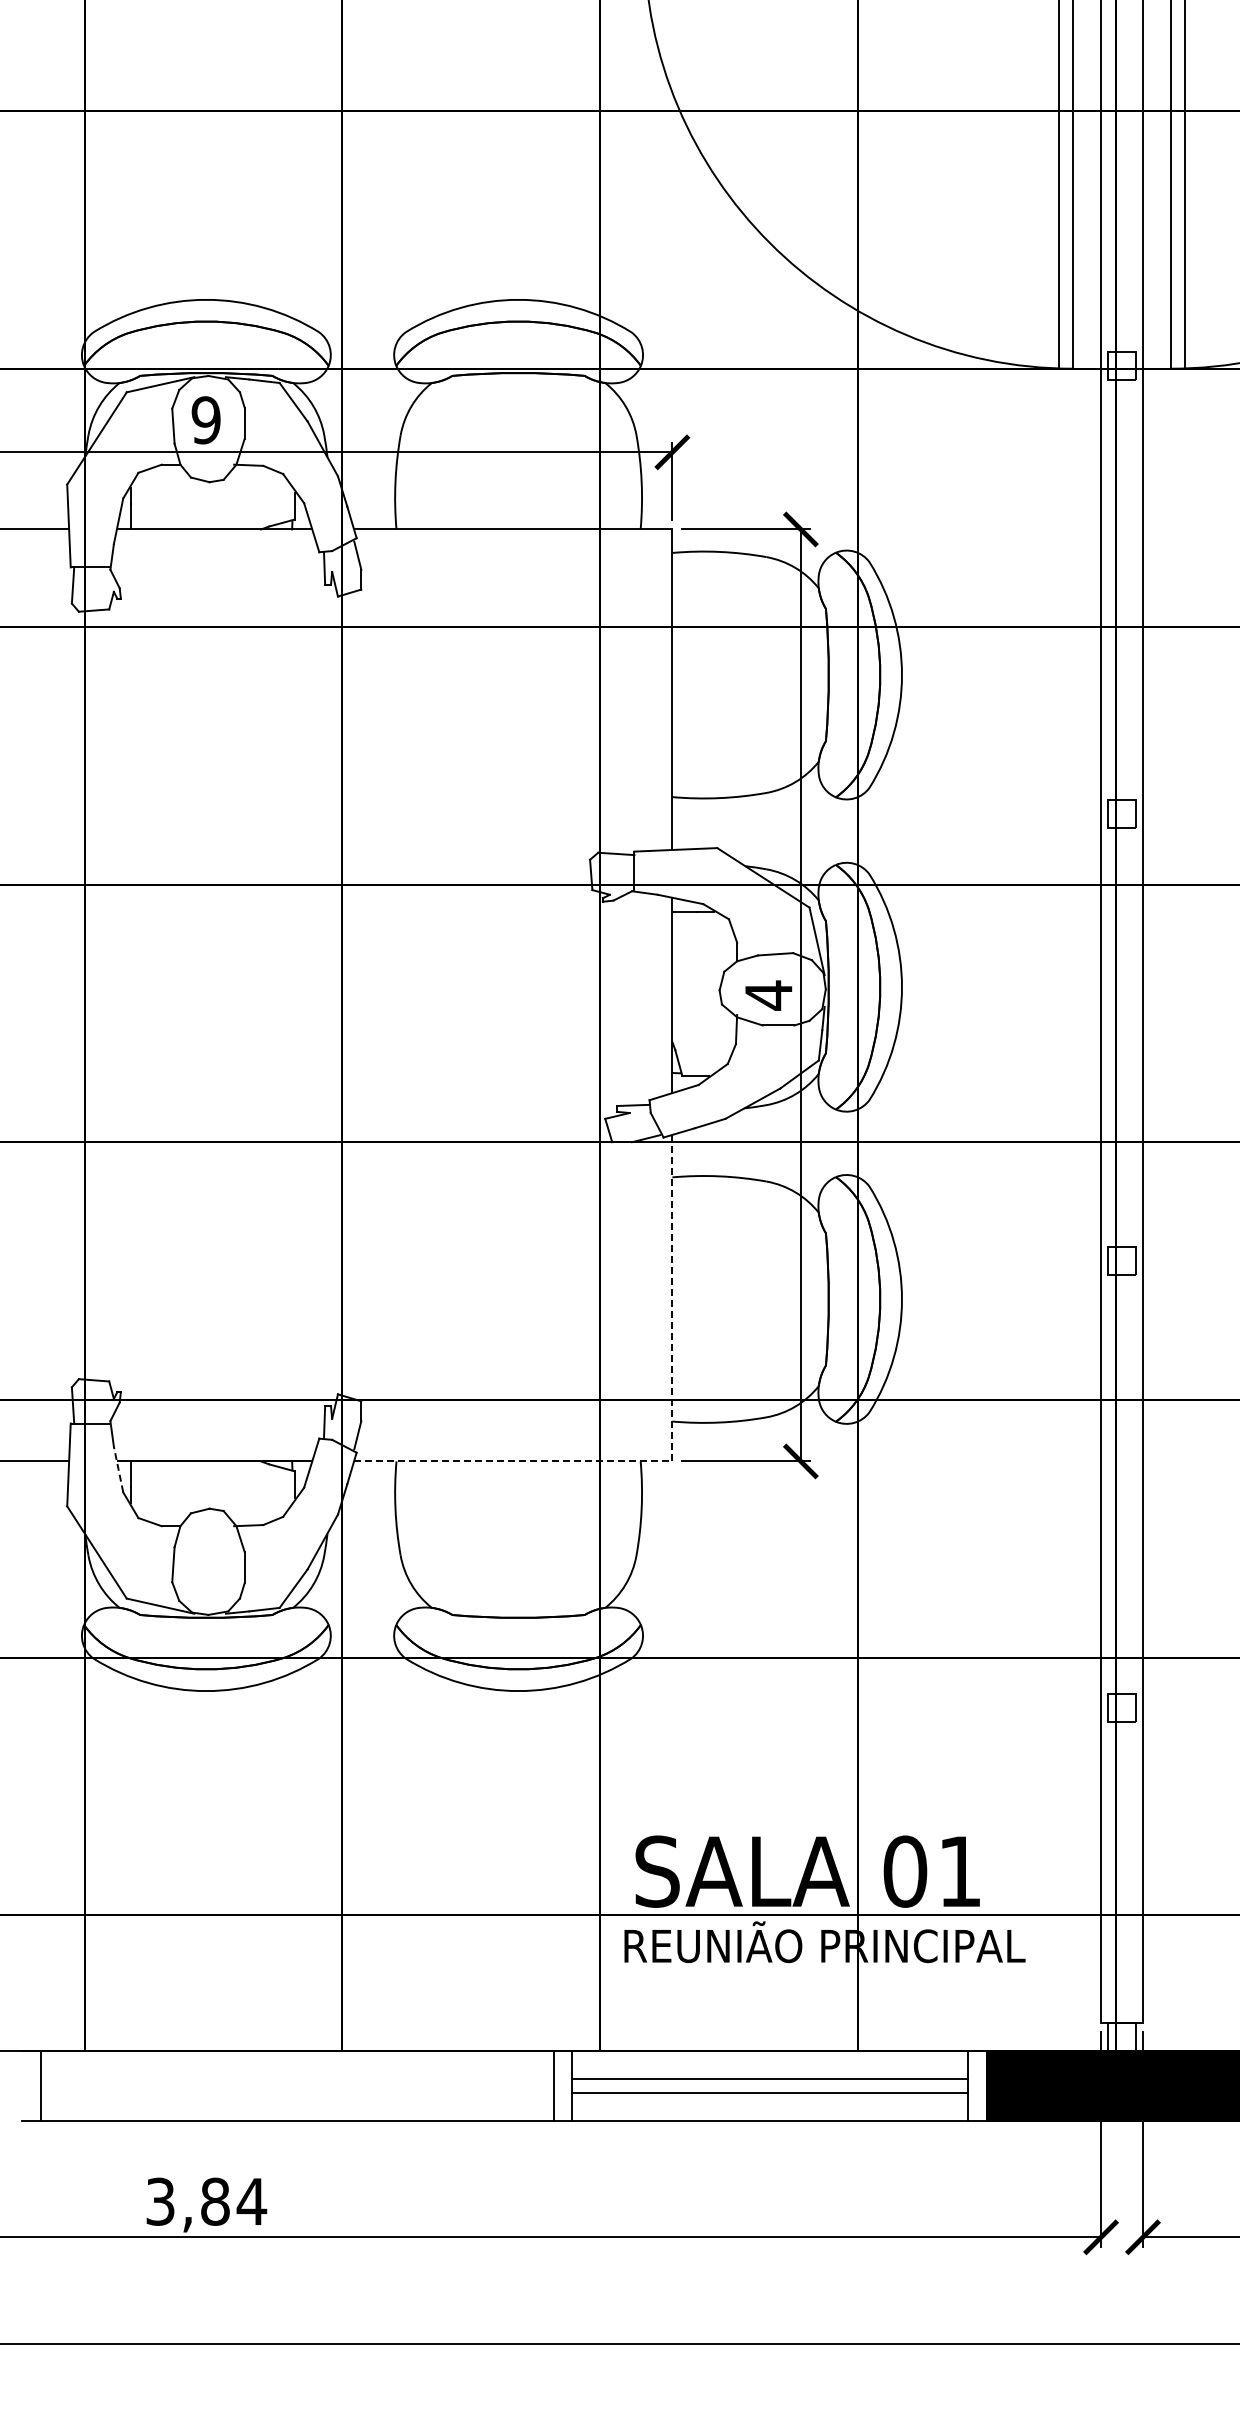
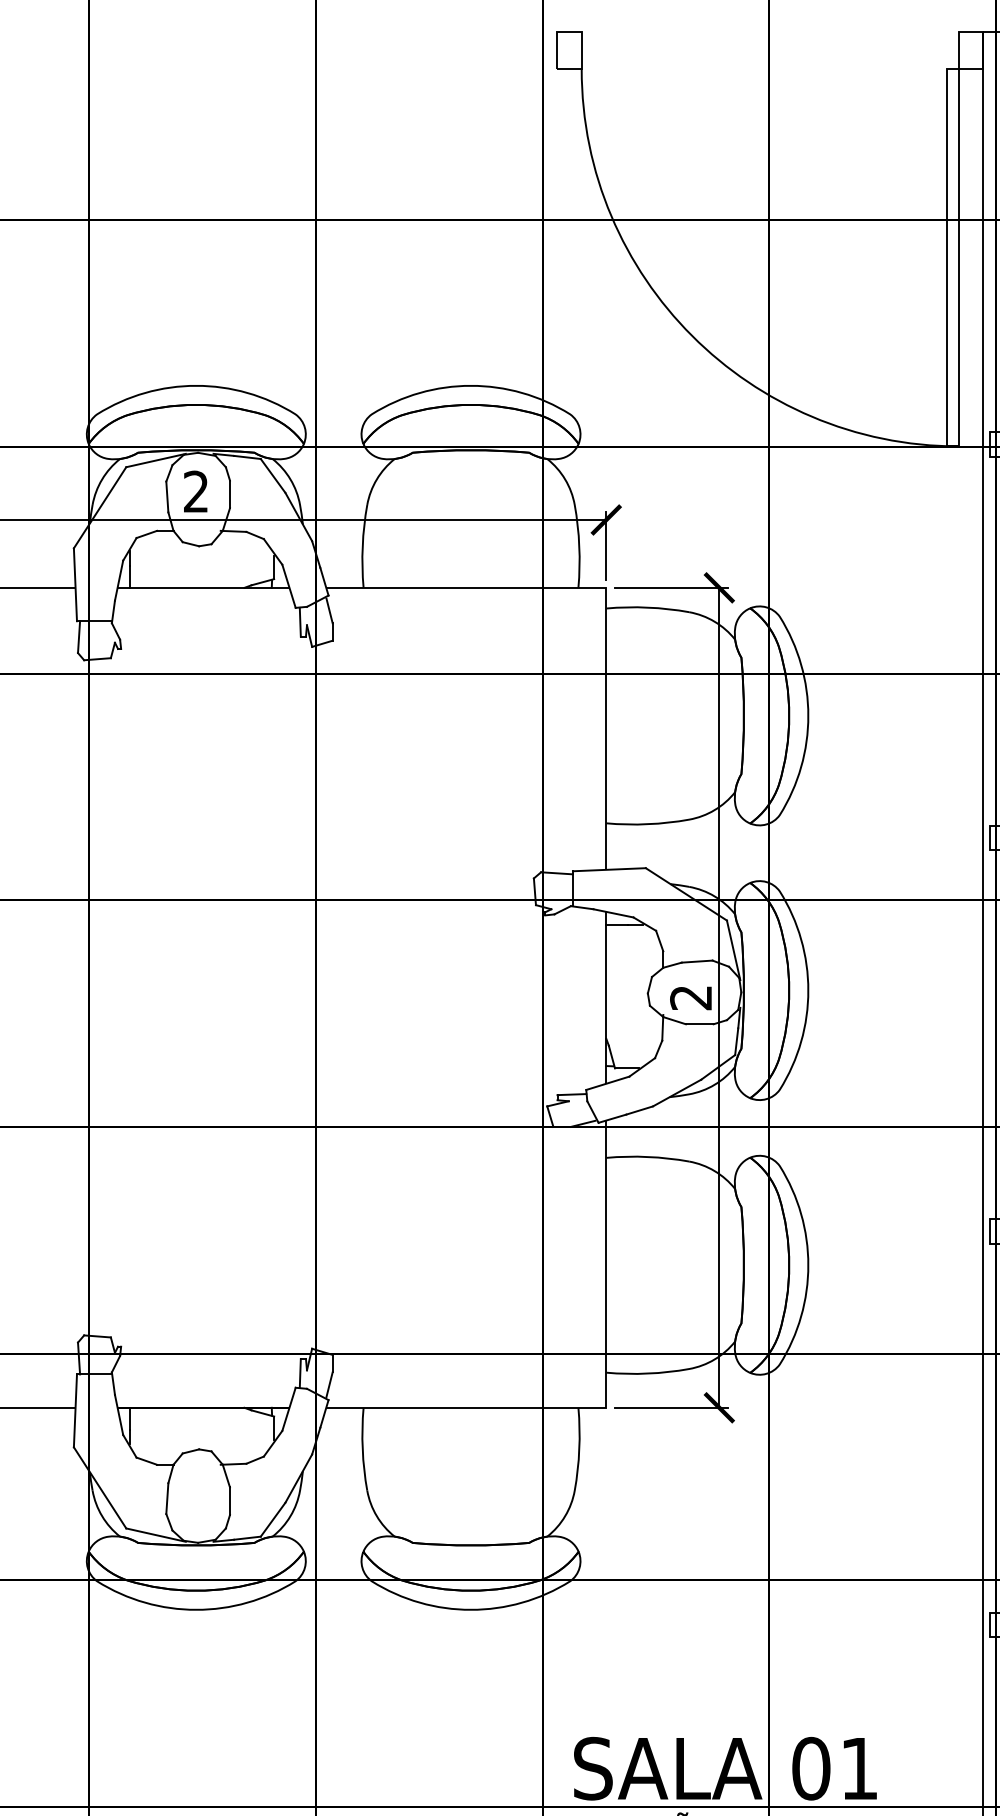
text: (205, 420) -> (195, 491), 9 -> 2
text: (768, 995) -> (690, 997), 4 -> 2
line: (672, 1457) -> (606, 1404), dashed -> solid
line: (118, 1469) -> (119, 1414), dashed -> solid

